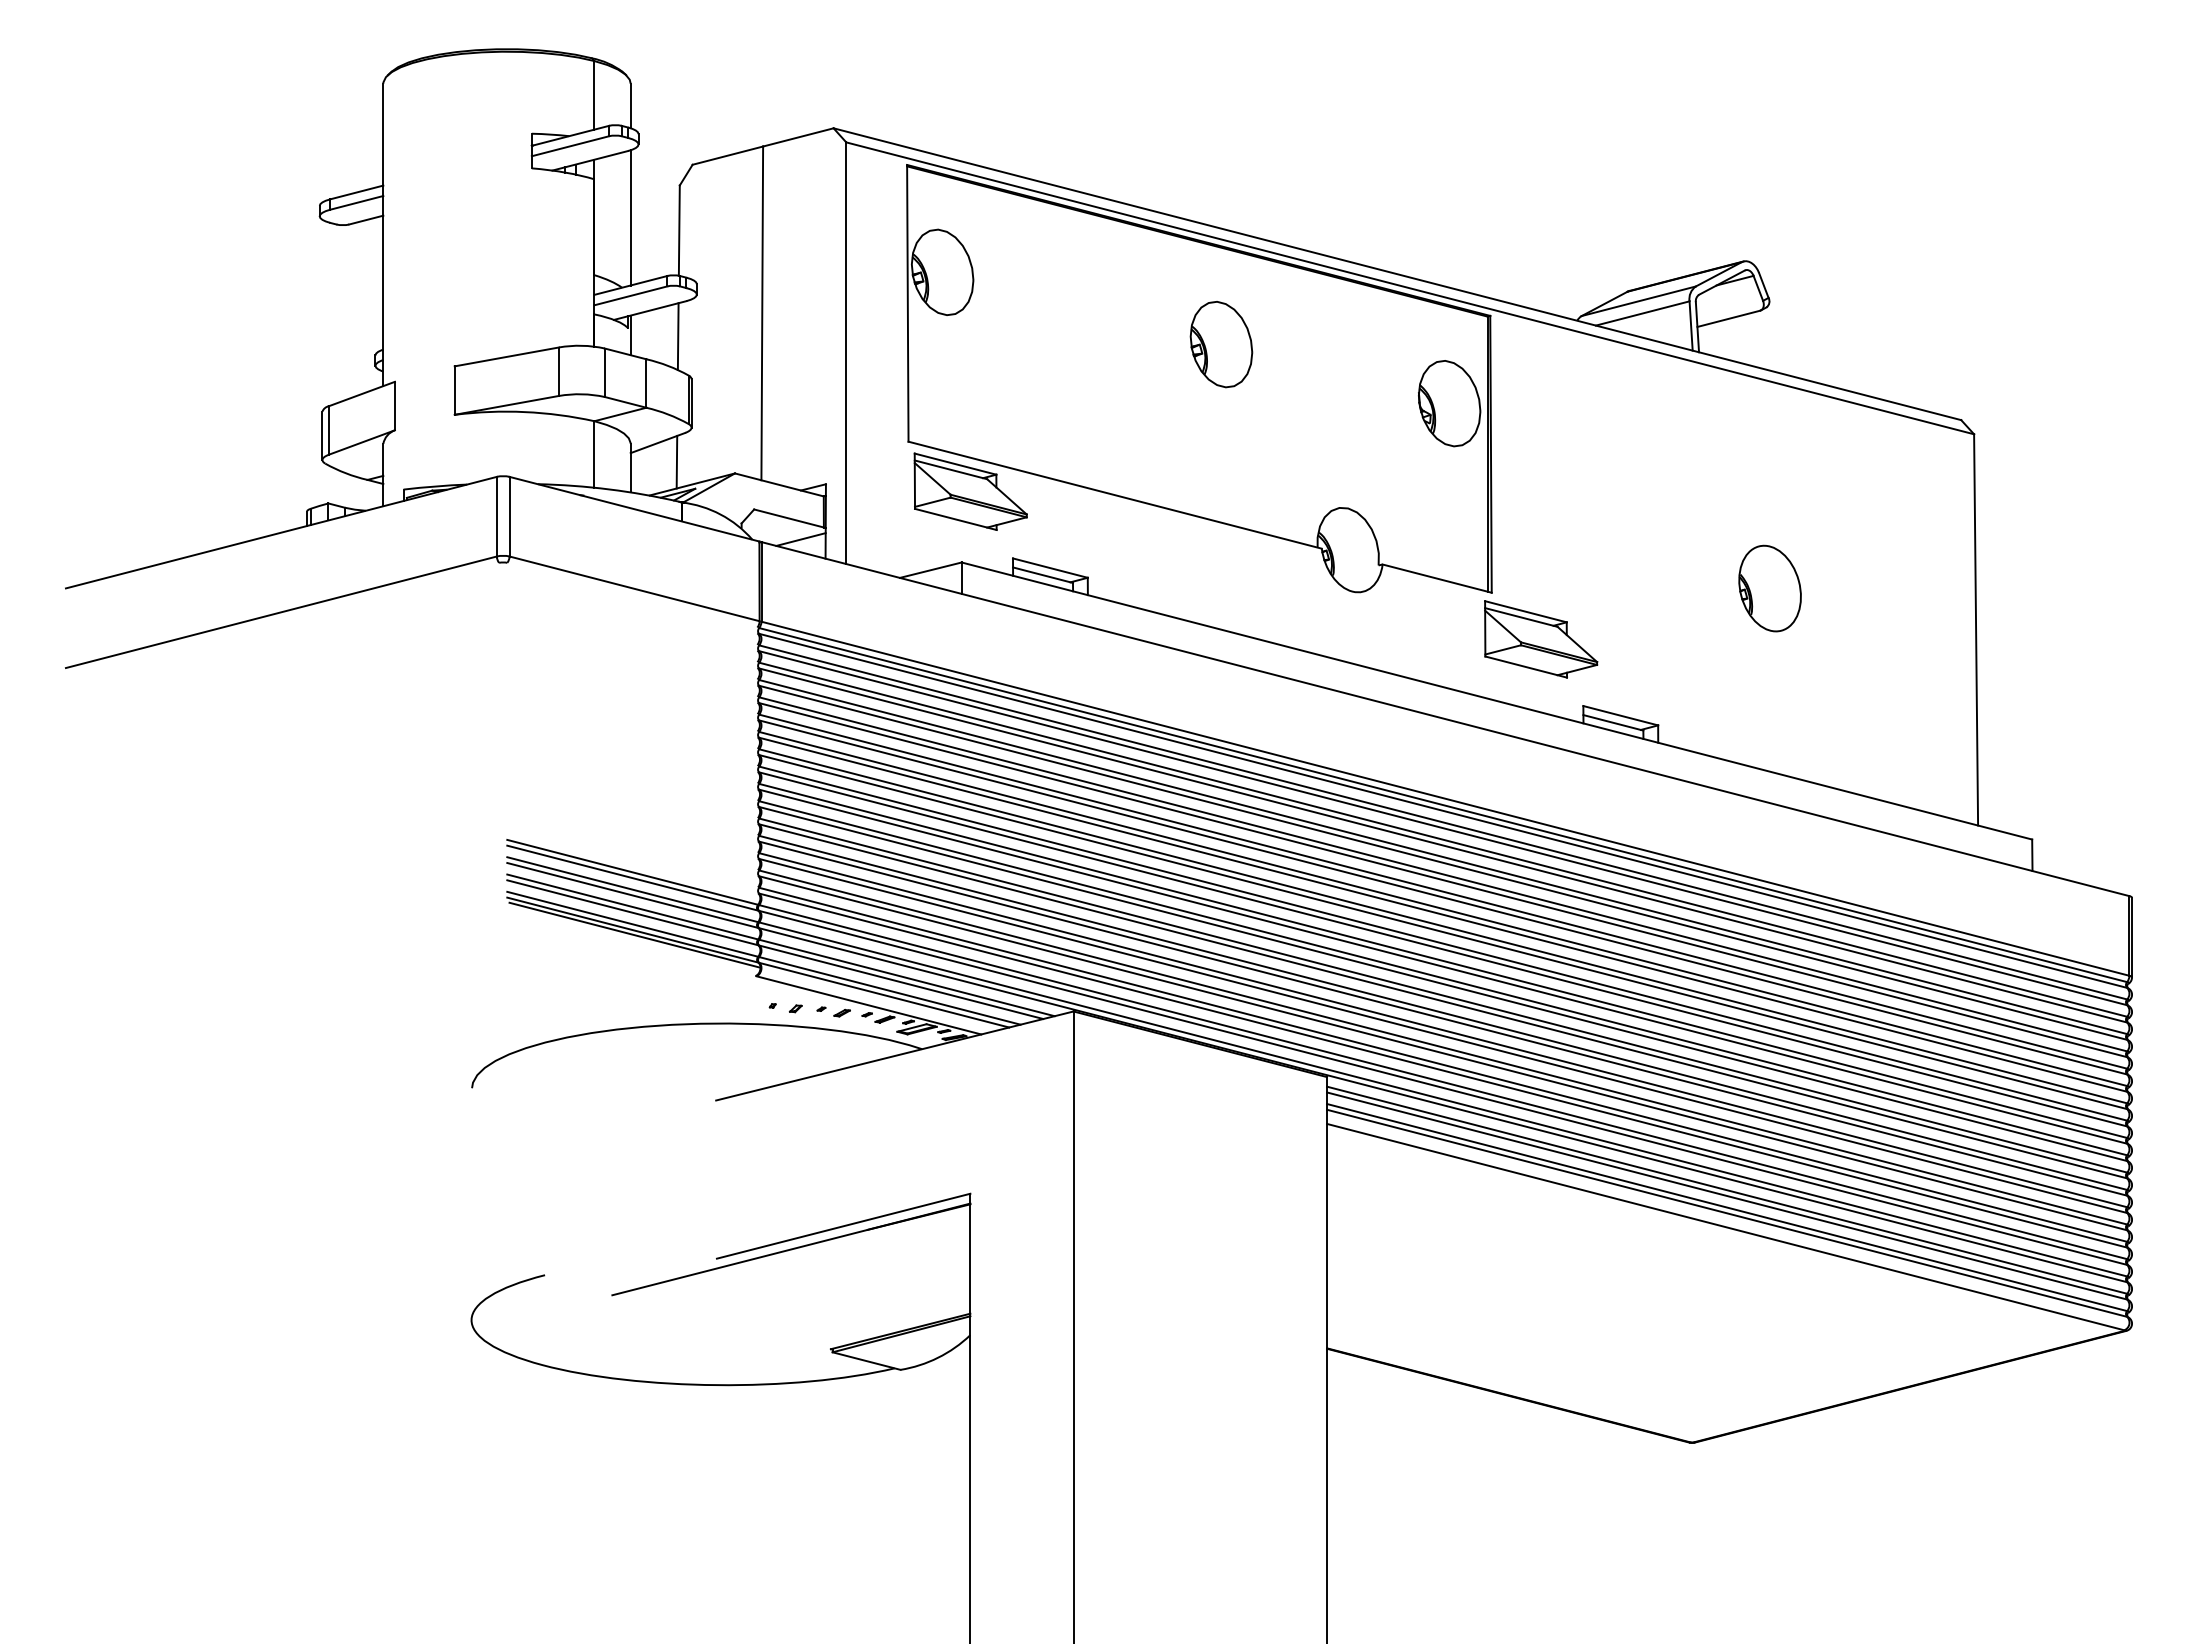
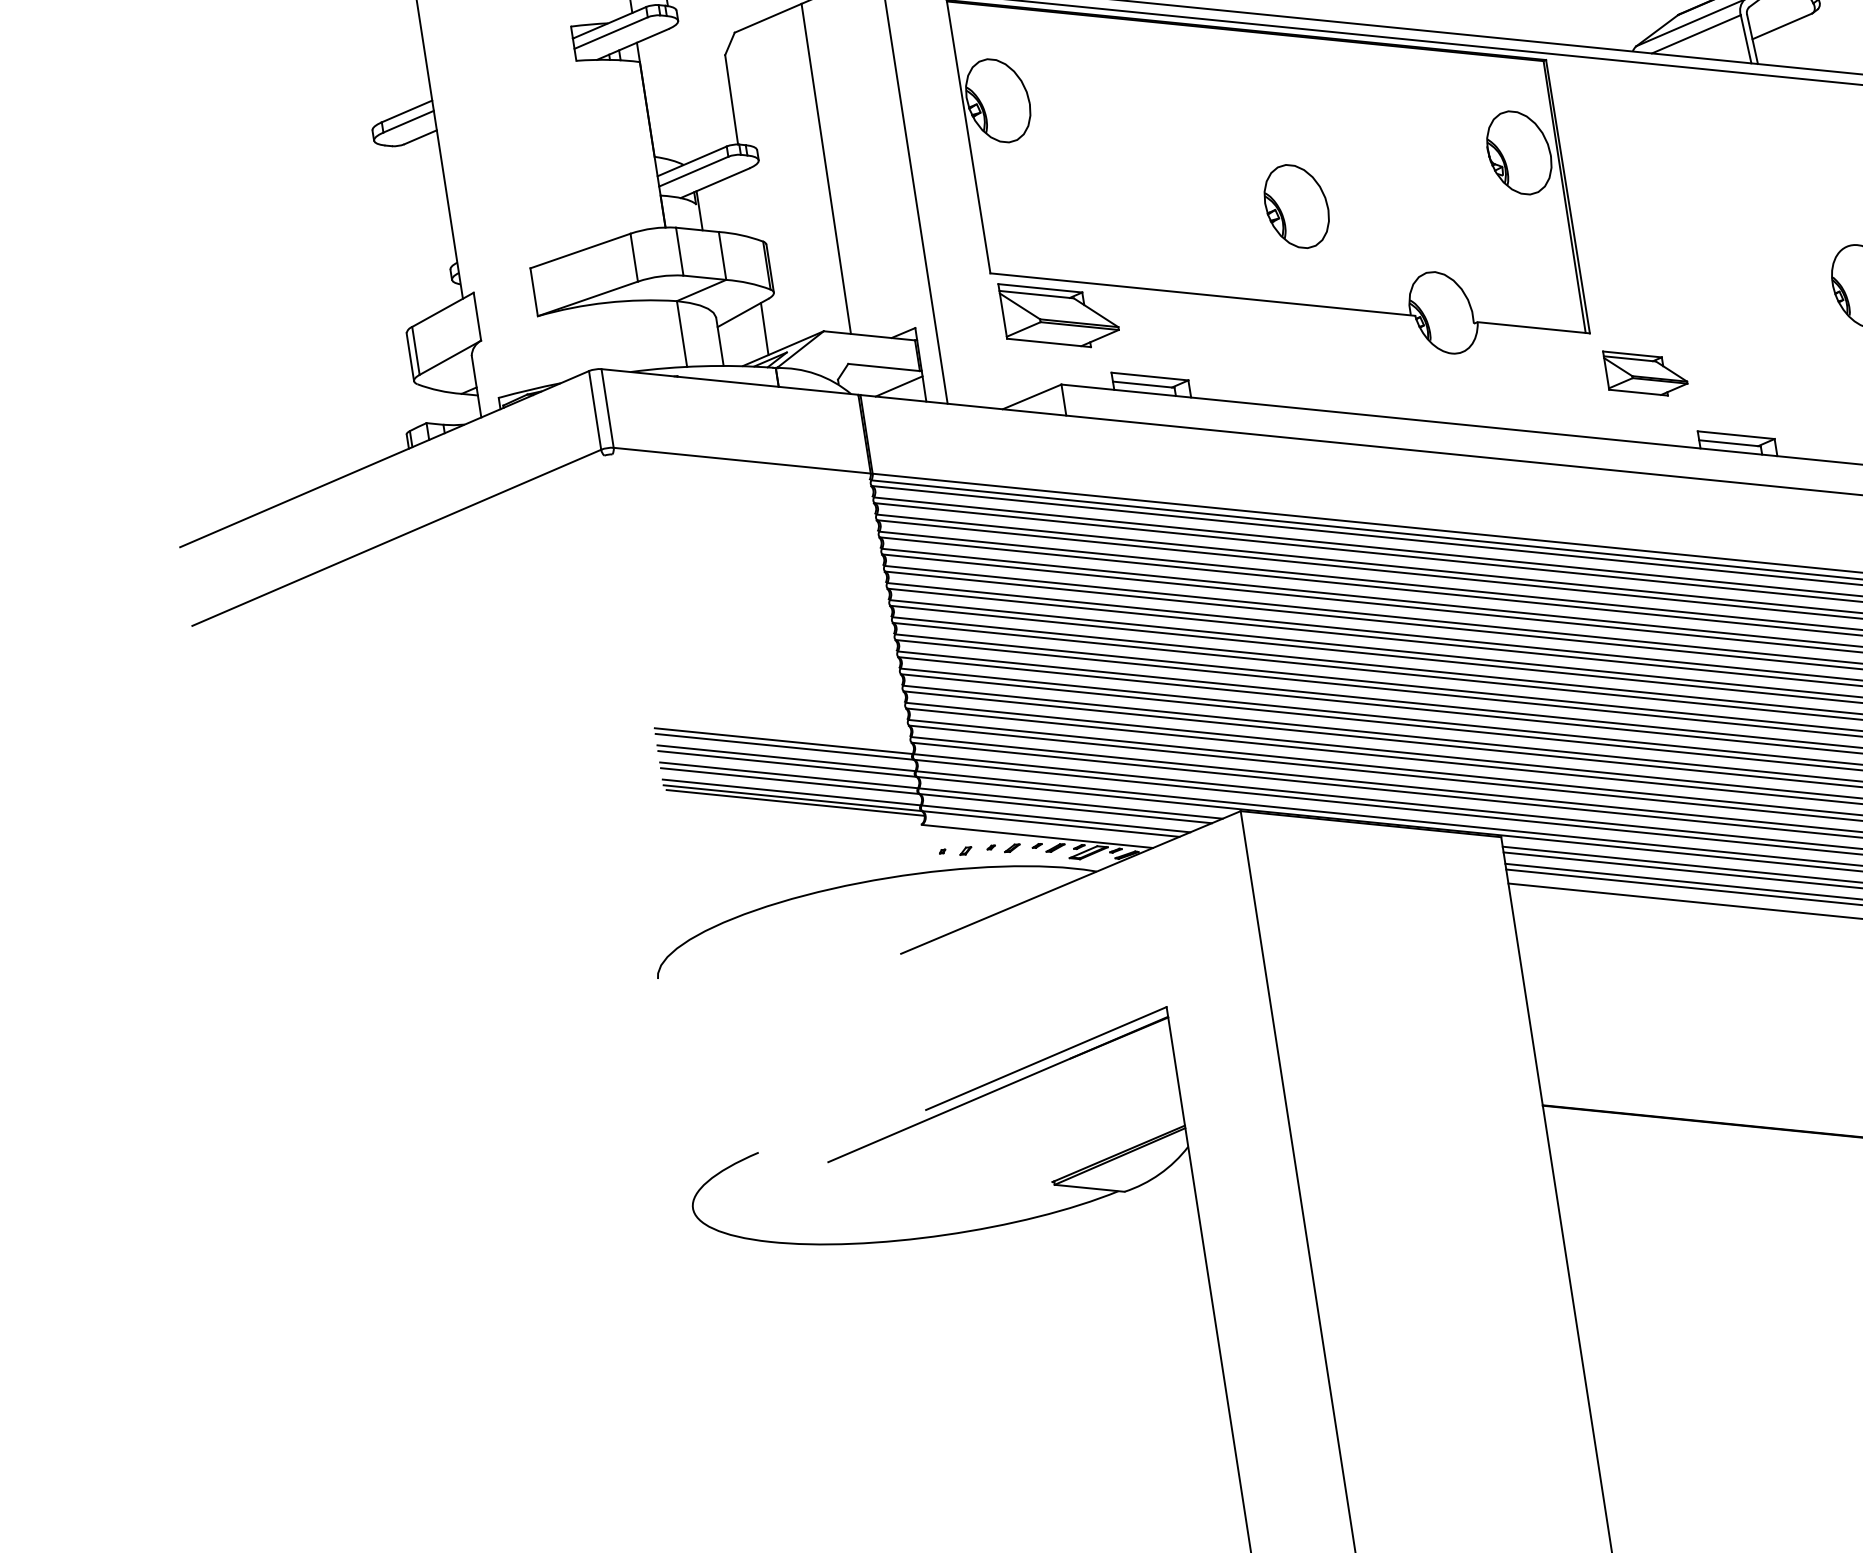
line: (630, 217) -> (681, 94), removed
line: (677, 336) -> (746, 204), removed
part: (1221, 344) -> (1296, 206), moved
part: (1541, 639) -> (1646, 371), size x0.7

